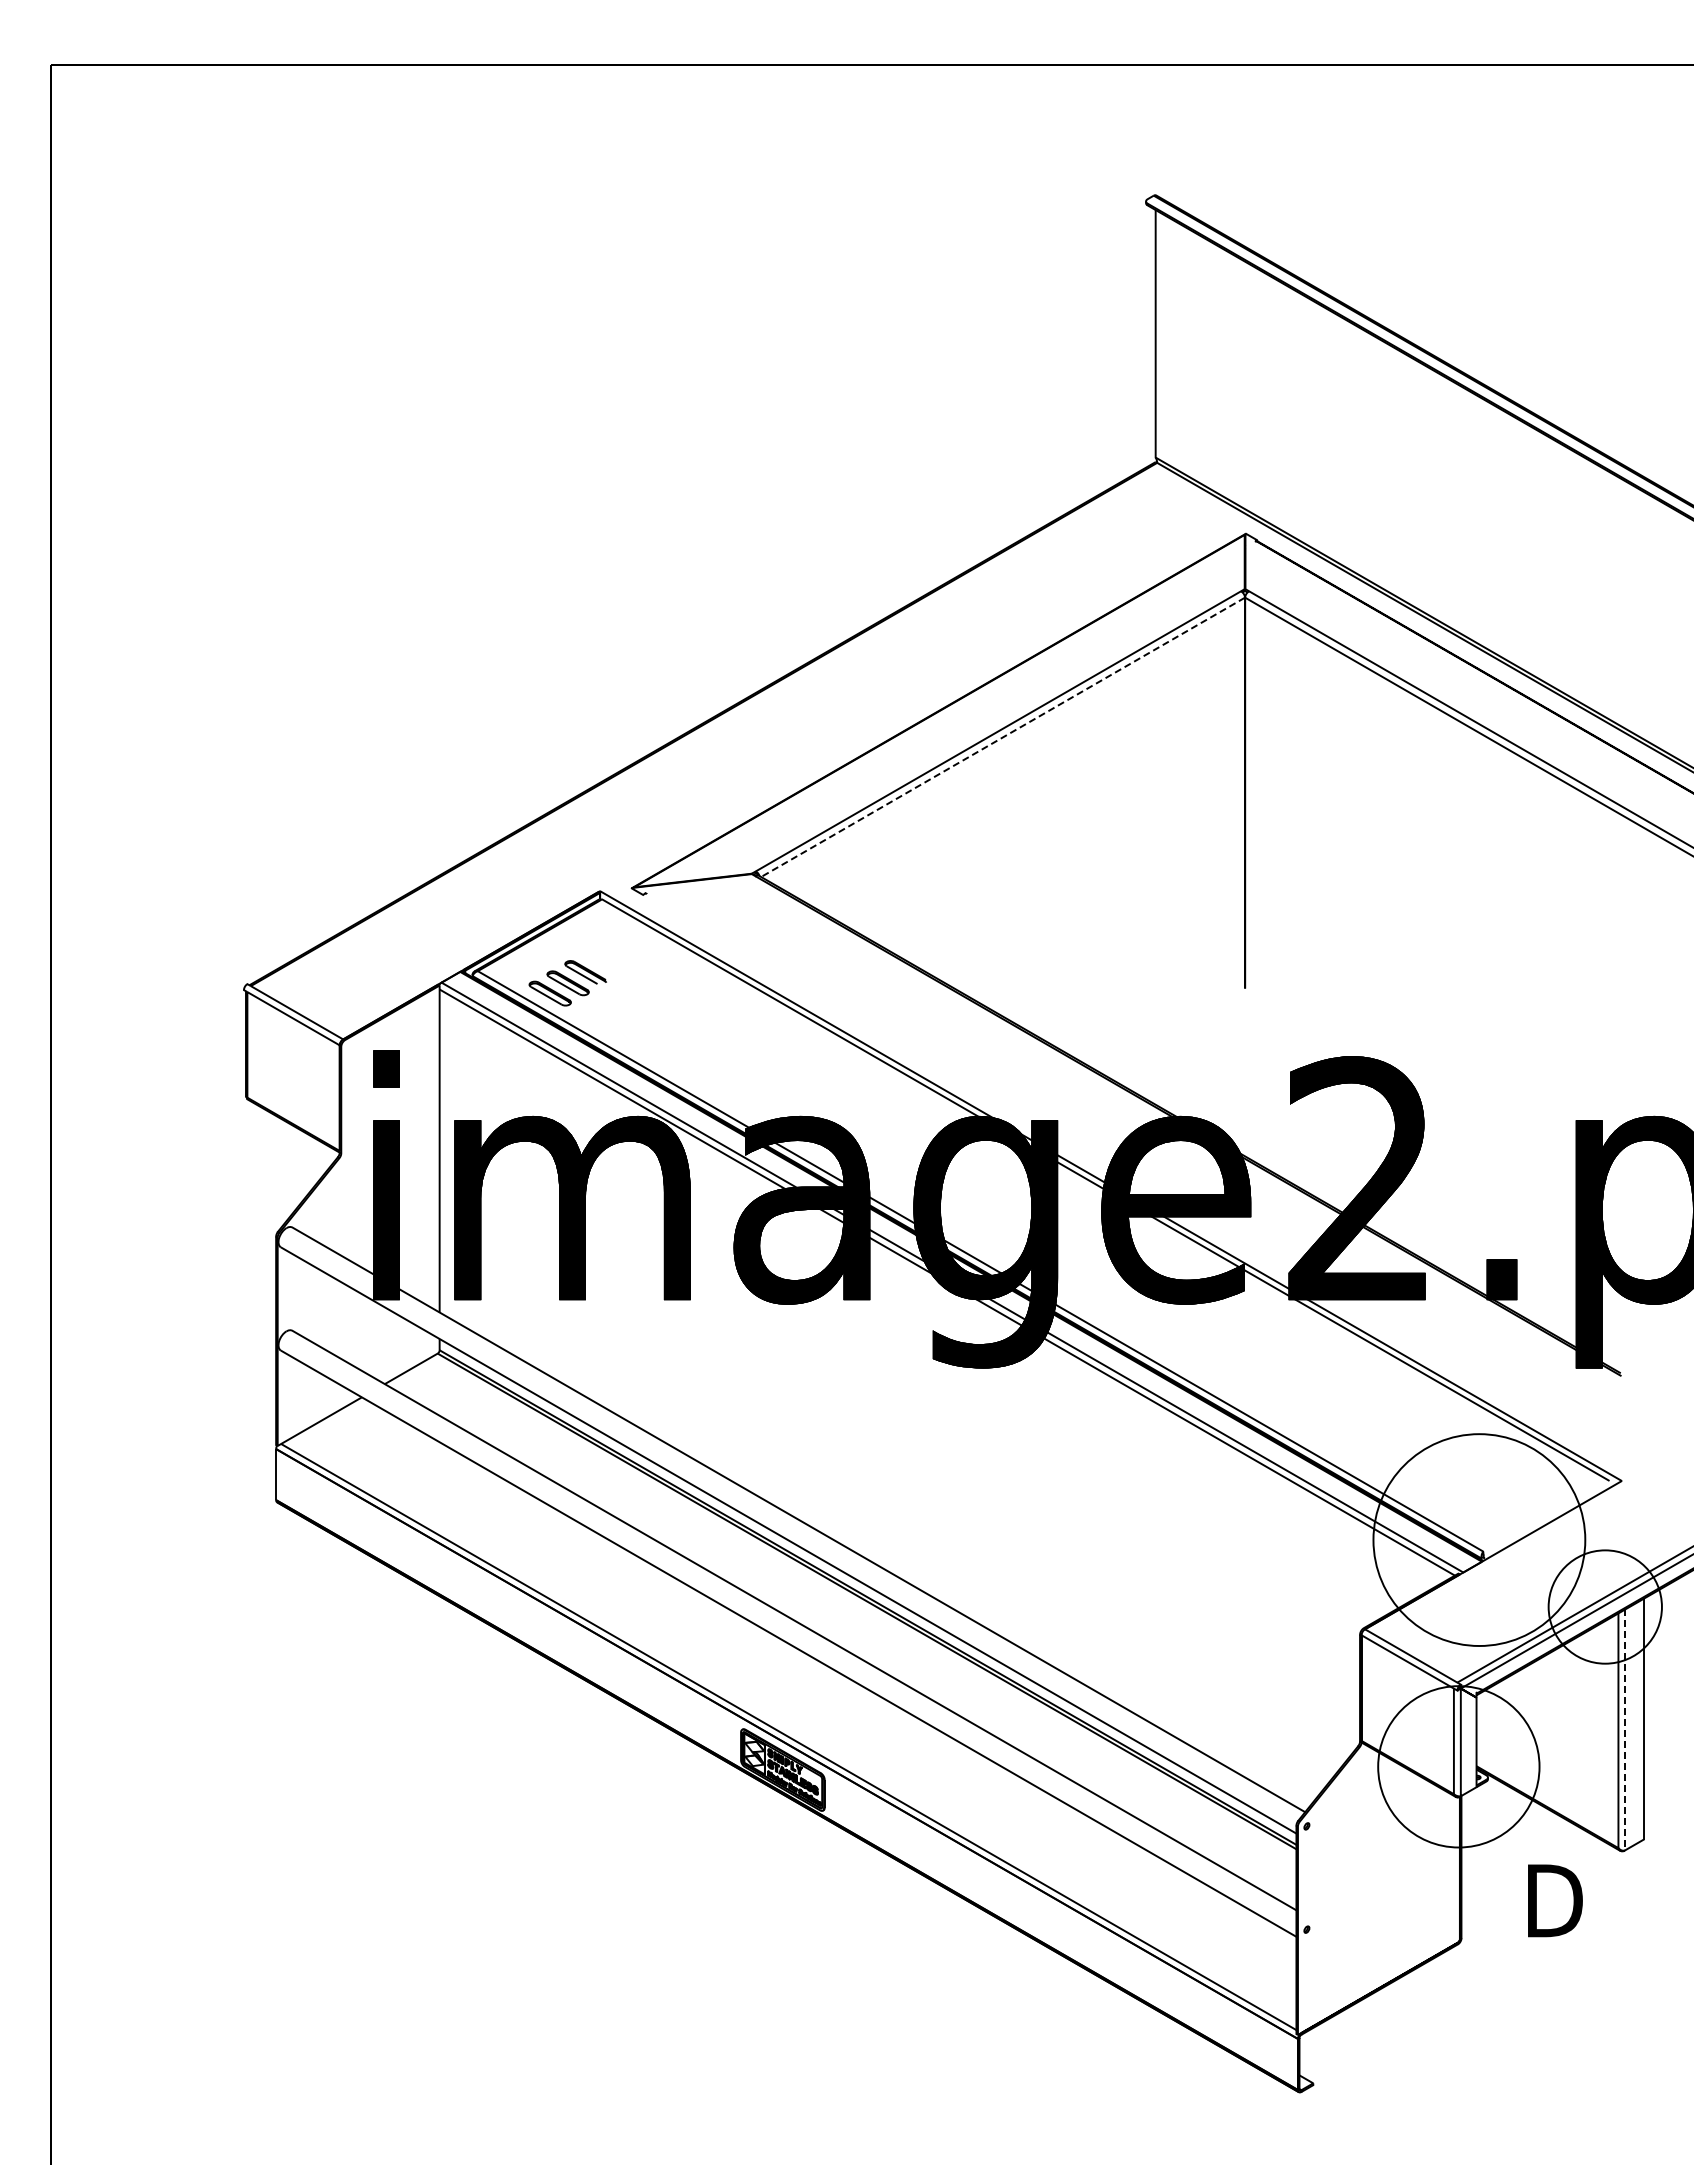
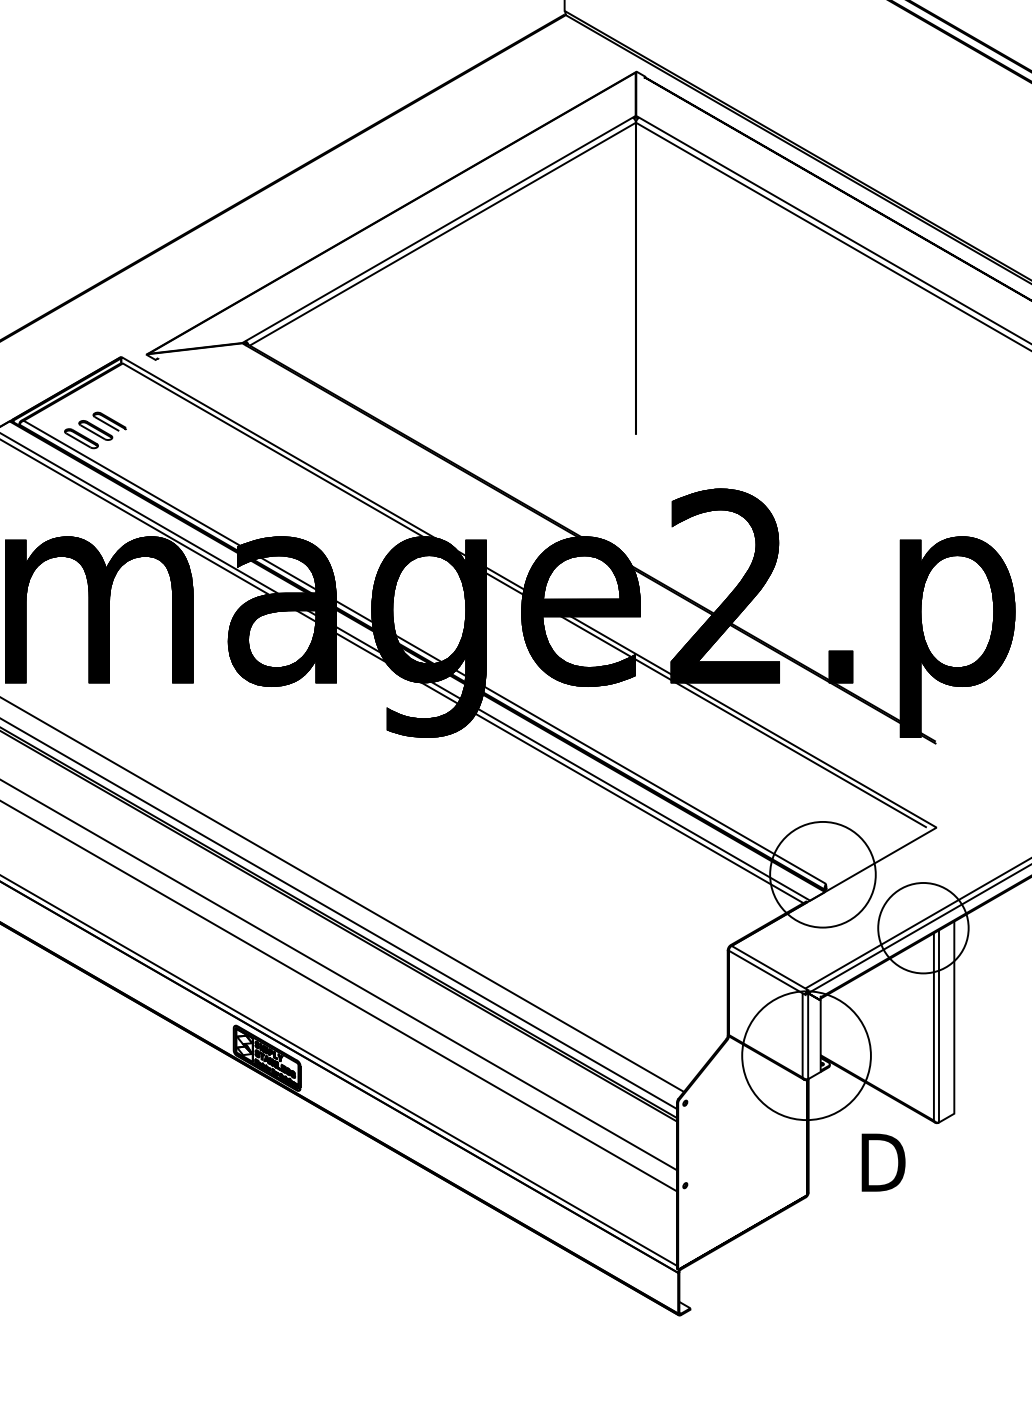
line: (1002, 737) -> (442, 234), dashed -> solid
circle: (1479, 1539) -> (823, 874), size x0.62
line: (1625, 1730) -> (939, 1026), dashed -> solid

